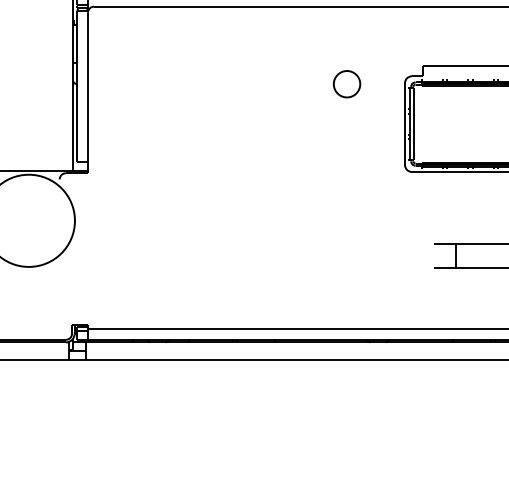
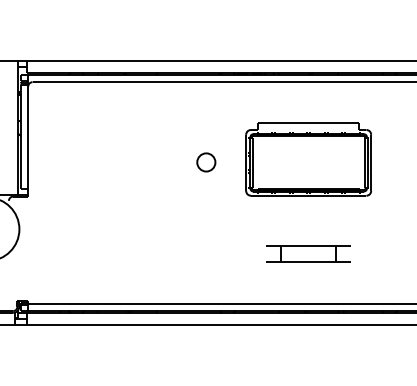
part: (347, 84) -> (206, 162), moved

